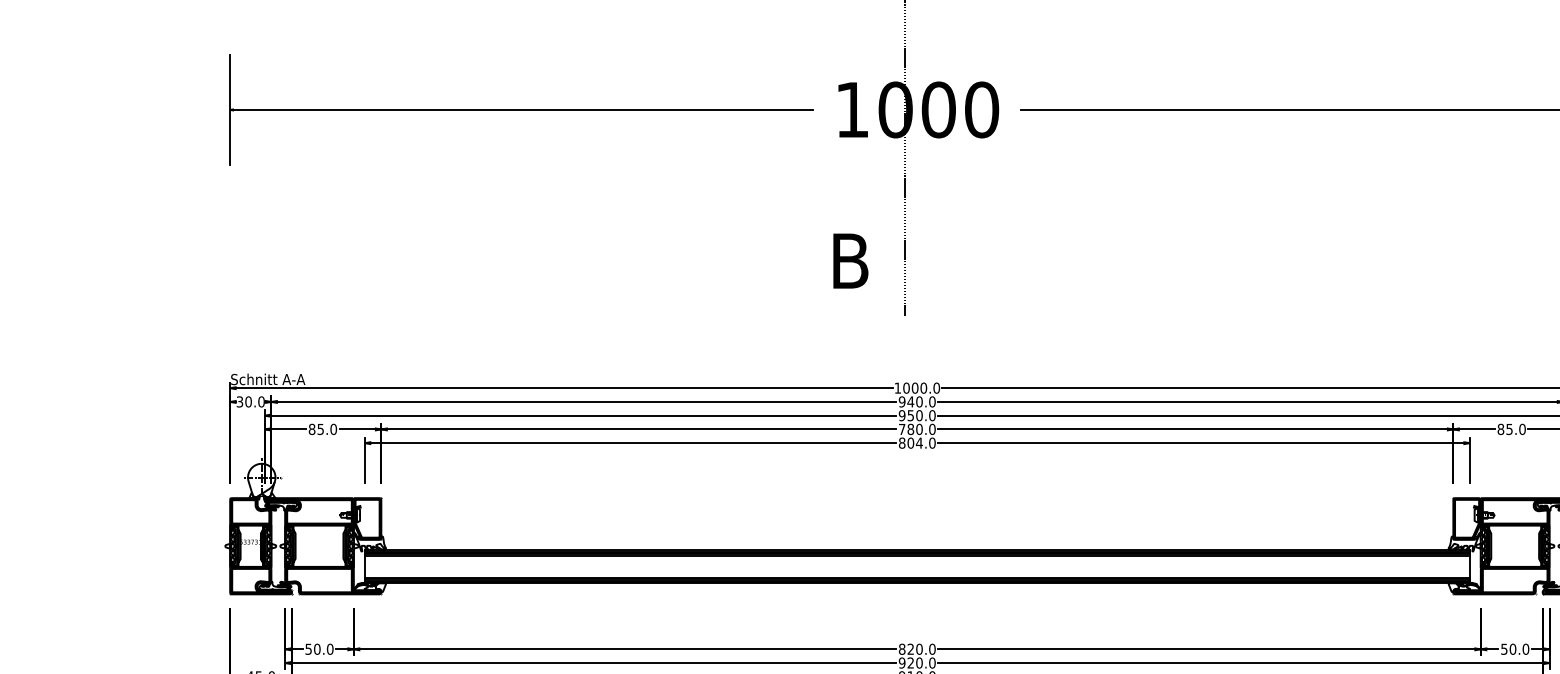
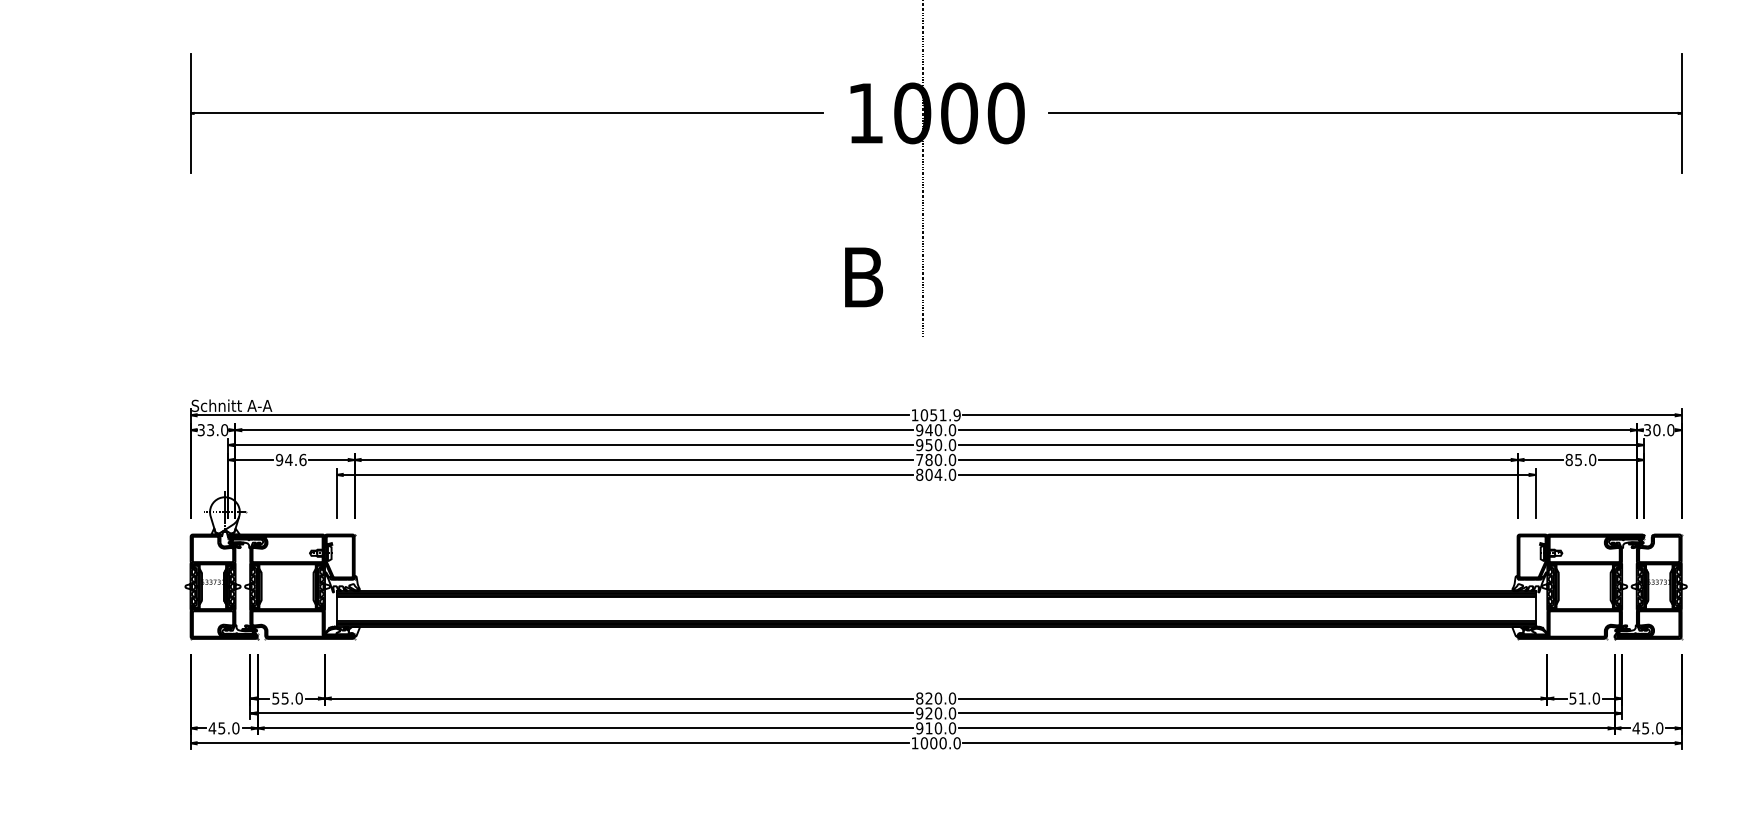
text: (925, 388) -> (945, 415), 1000.0 -> 1051.9
text: (248, 402) -> (210, 430), 30.0 -> 33.0
text: (322, 428) -> (290, 459), 85.0 -> 94.6
text: (316, 649) -> (284, 698), 50.0 -> 55.0
text: (1512, 649) -> (1581, 698), 50.0 -> 51.0

